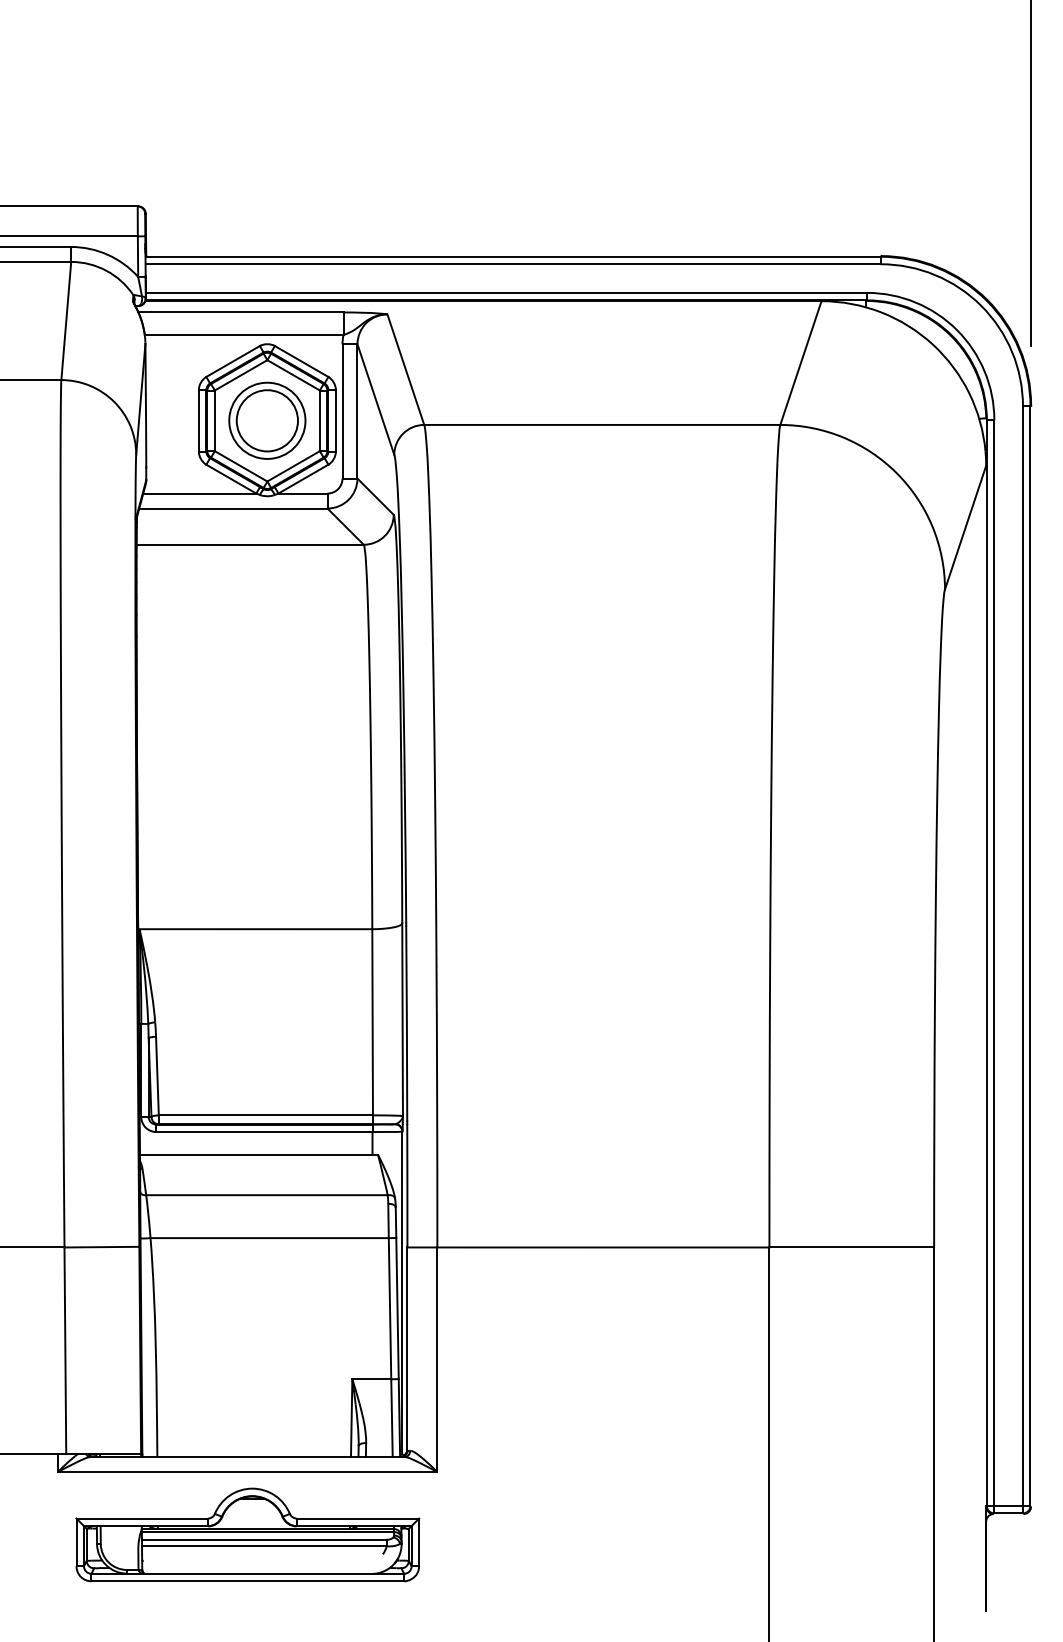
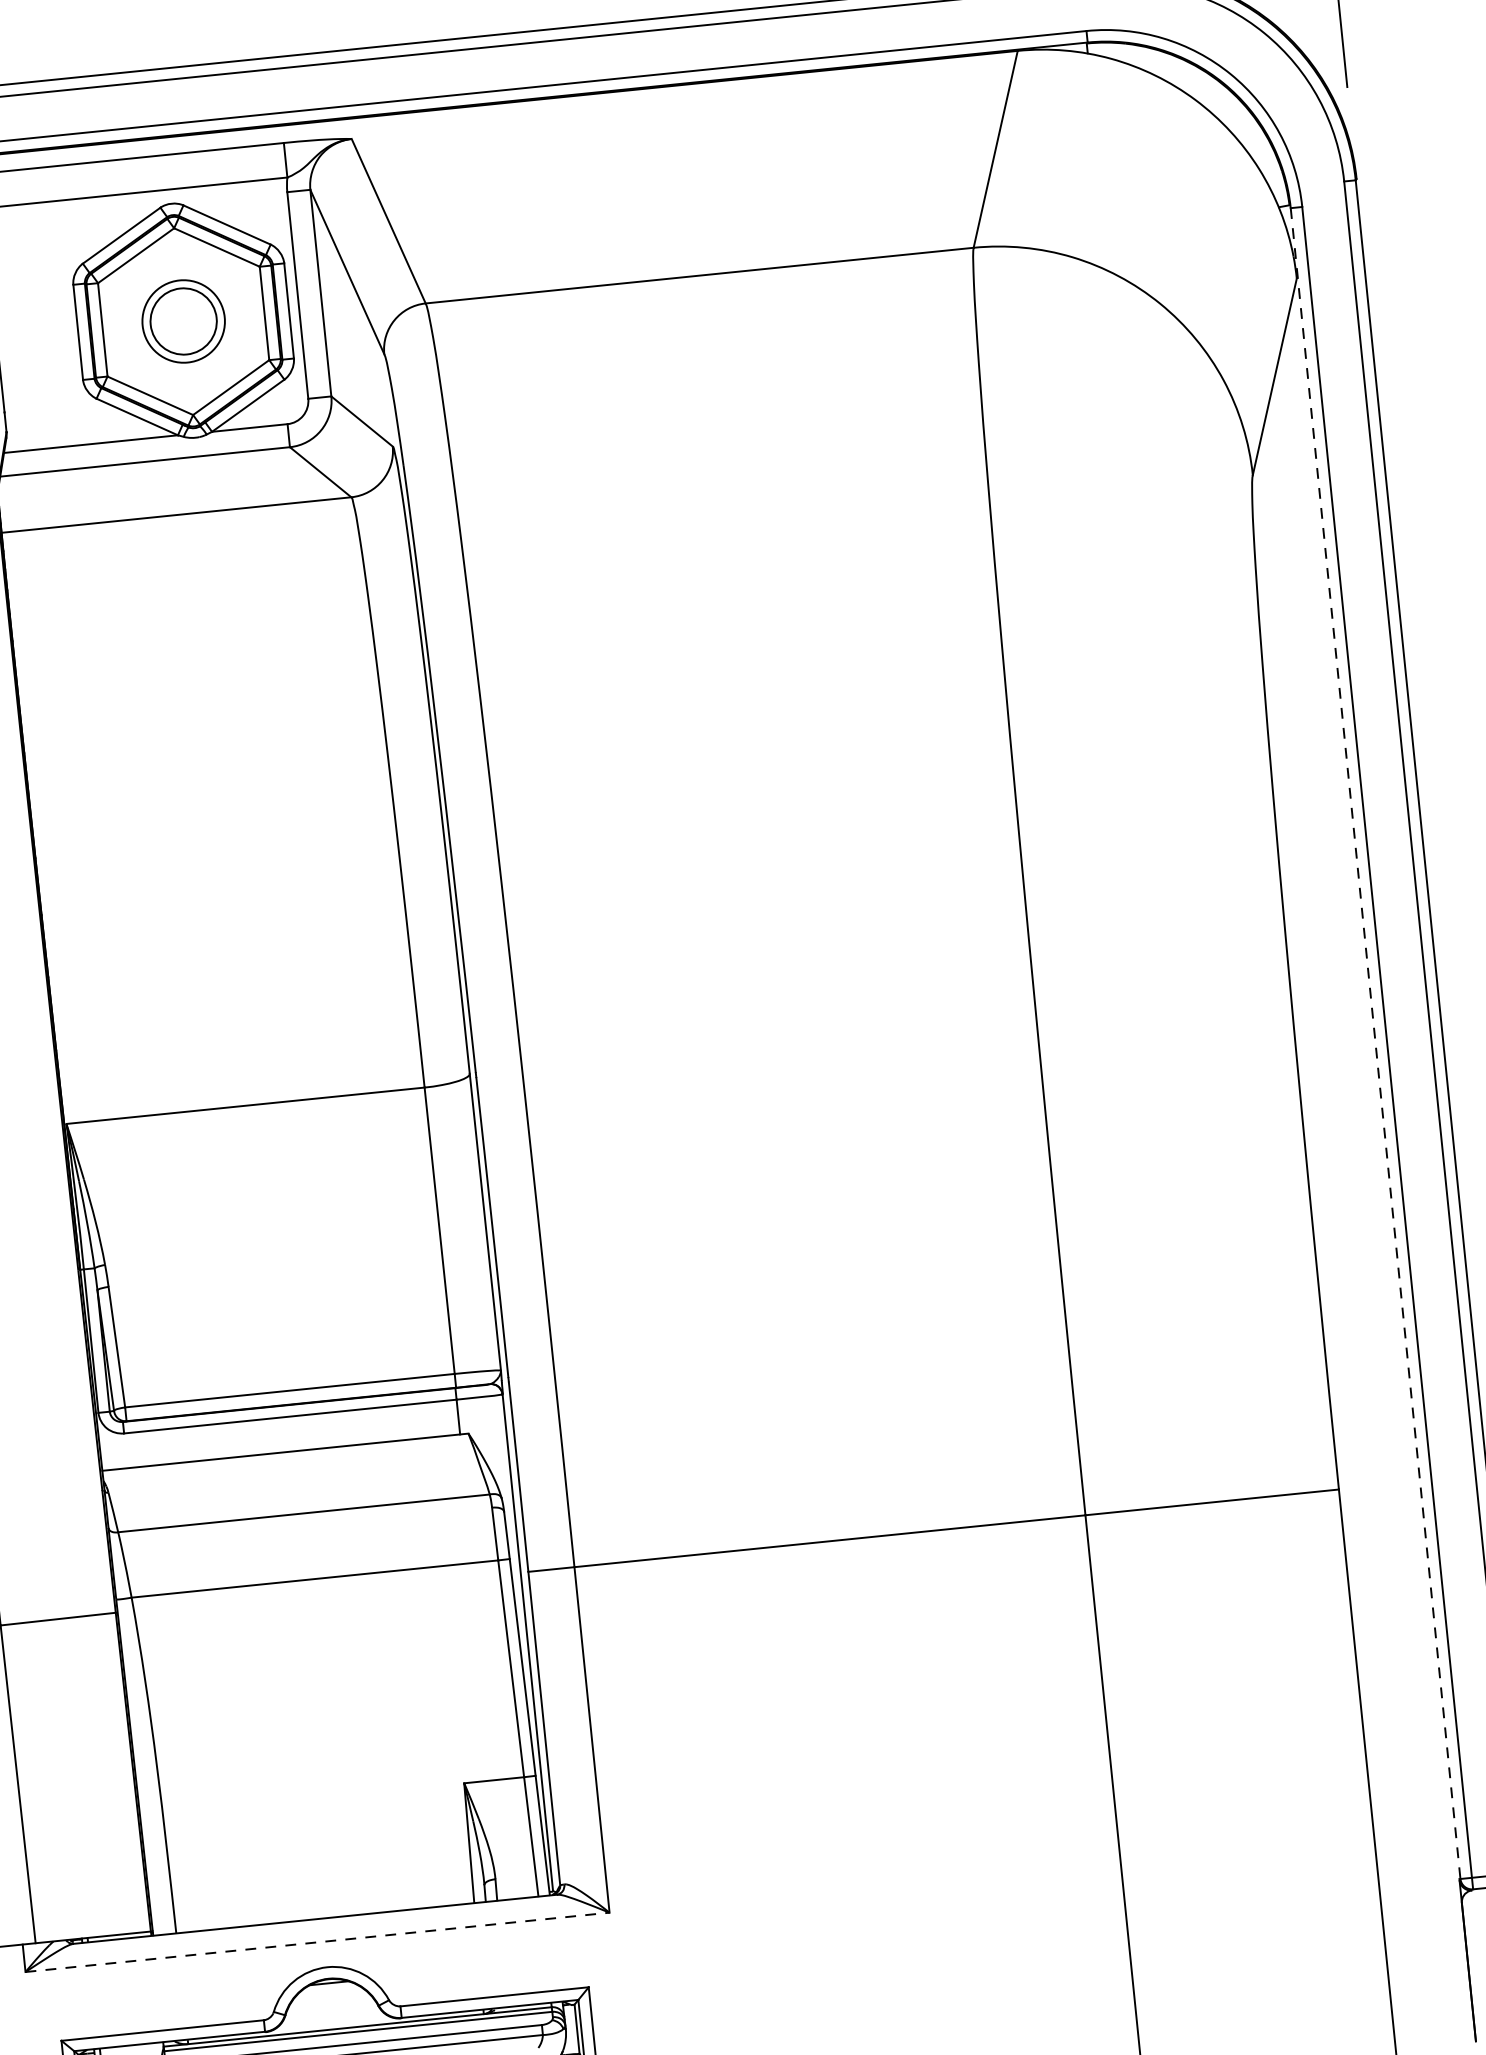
part: (267, 420) -> (183, 321), size x0.7
line: (986, 963) -> (1375, 1044), solid -> dashed
line: (247, 1472) -> (317, 1943), solid -> dashed

